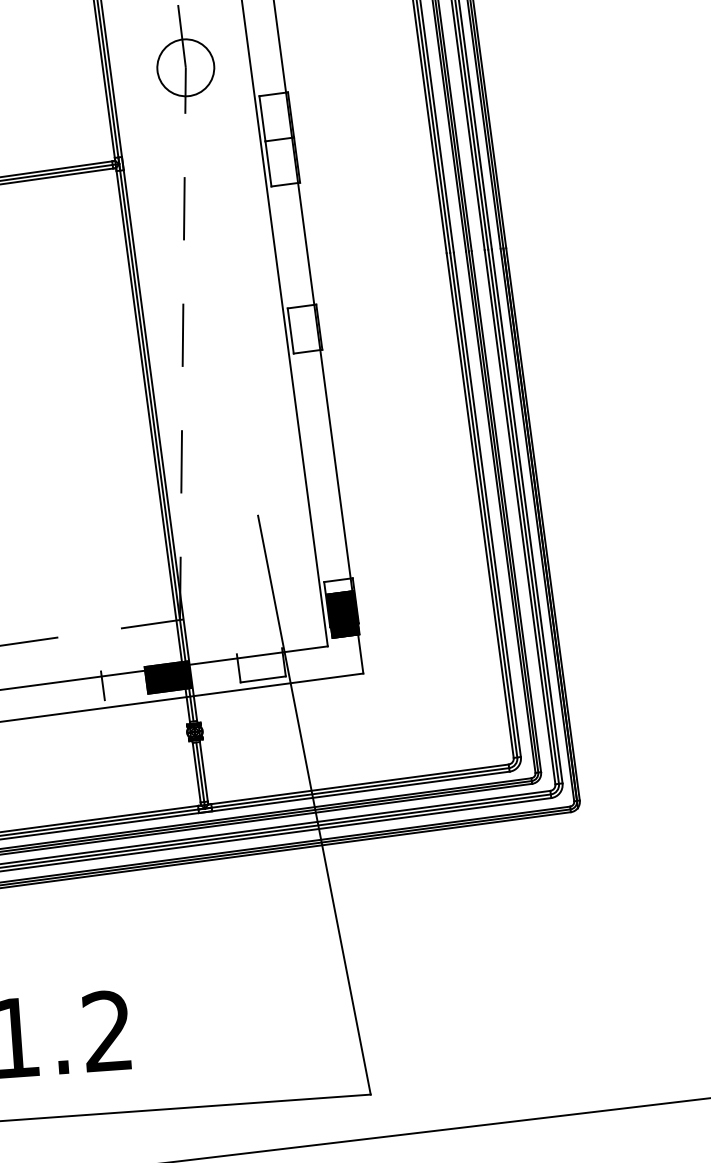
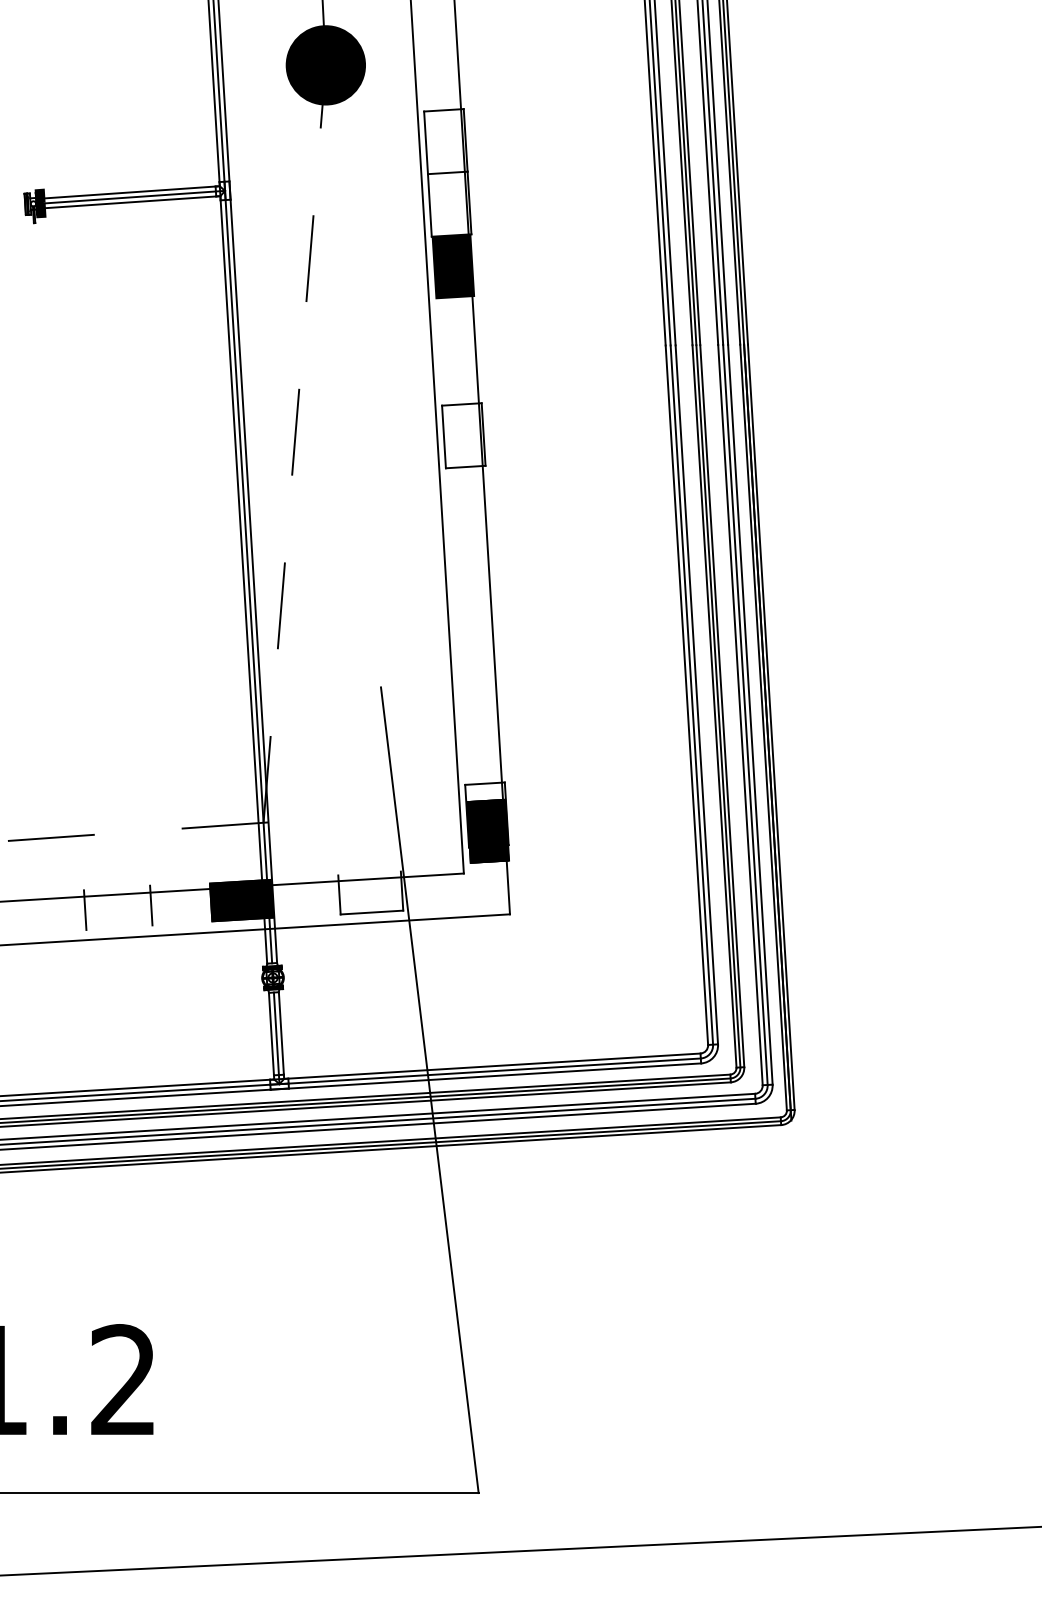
fill: (185, 67) -> (325, 65), added
fill: (288, 206) -> (453, 266), added
line: (54, 692) -> (84, 909), added

